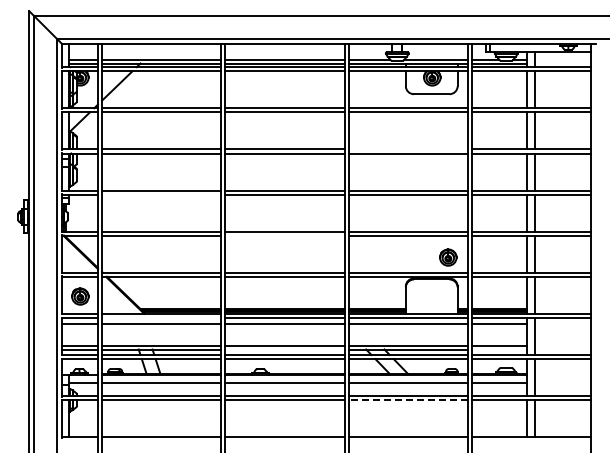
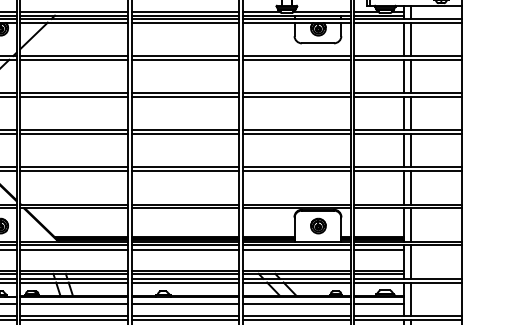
line: (408, 149) -> (296, 93), added
line: (161, 194) -> (73, 133), added
line: (284, 235) -> (185, 170), added
part: (448, 257) -> (318, 226), moved
line: (161, 317) -> (73, 244), added
line: (284, 349) -> (185, 273), added
line: (499, 349) -> (379, 273), added
line: (408, 400) -> (296, 319), dashed -> solid

